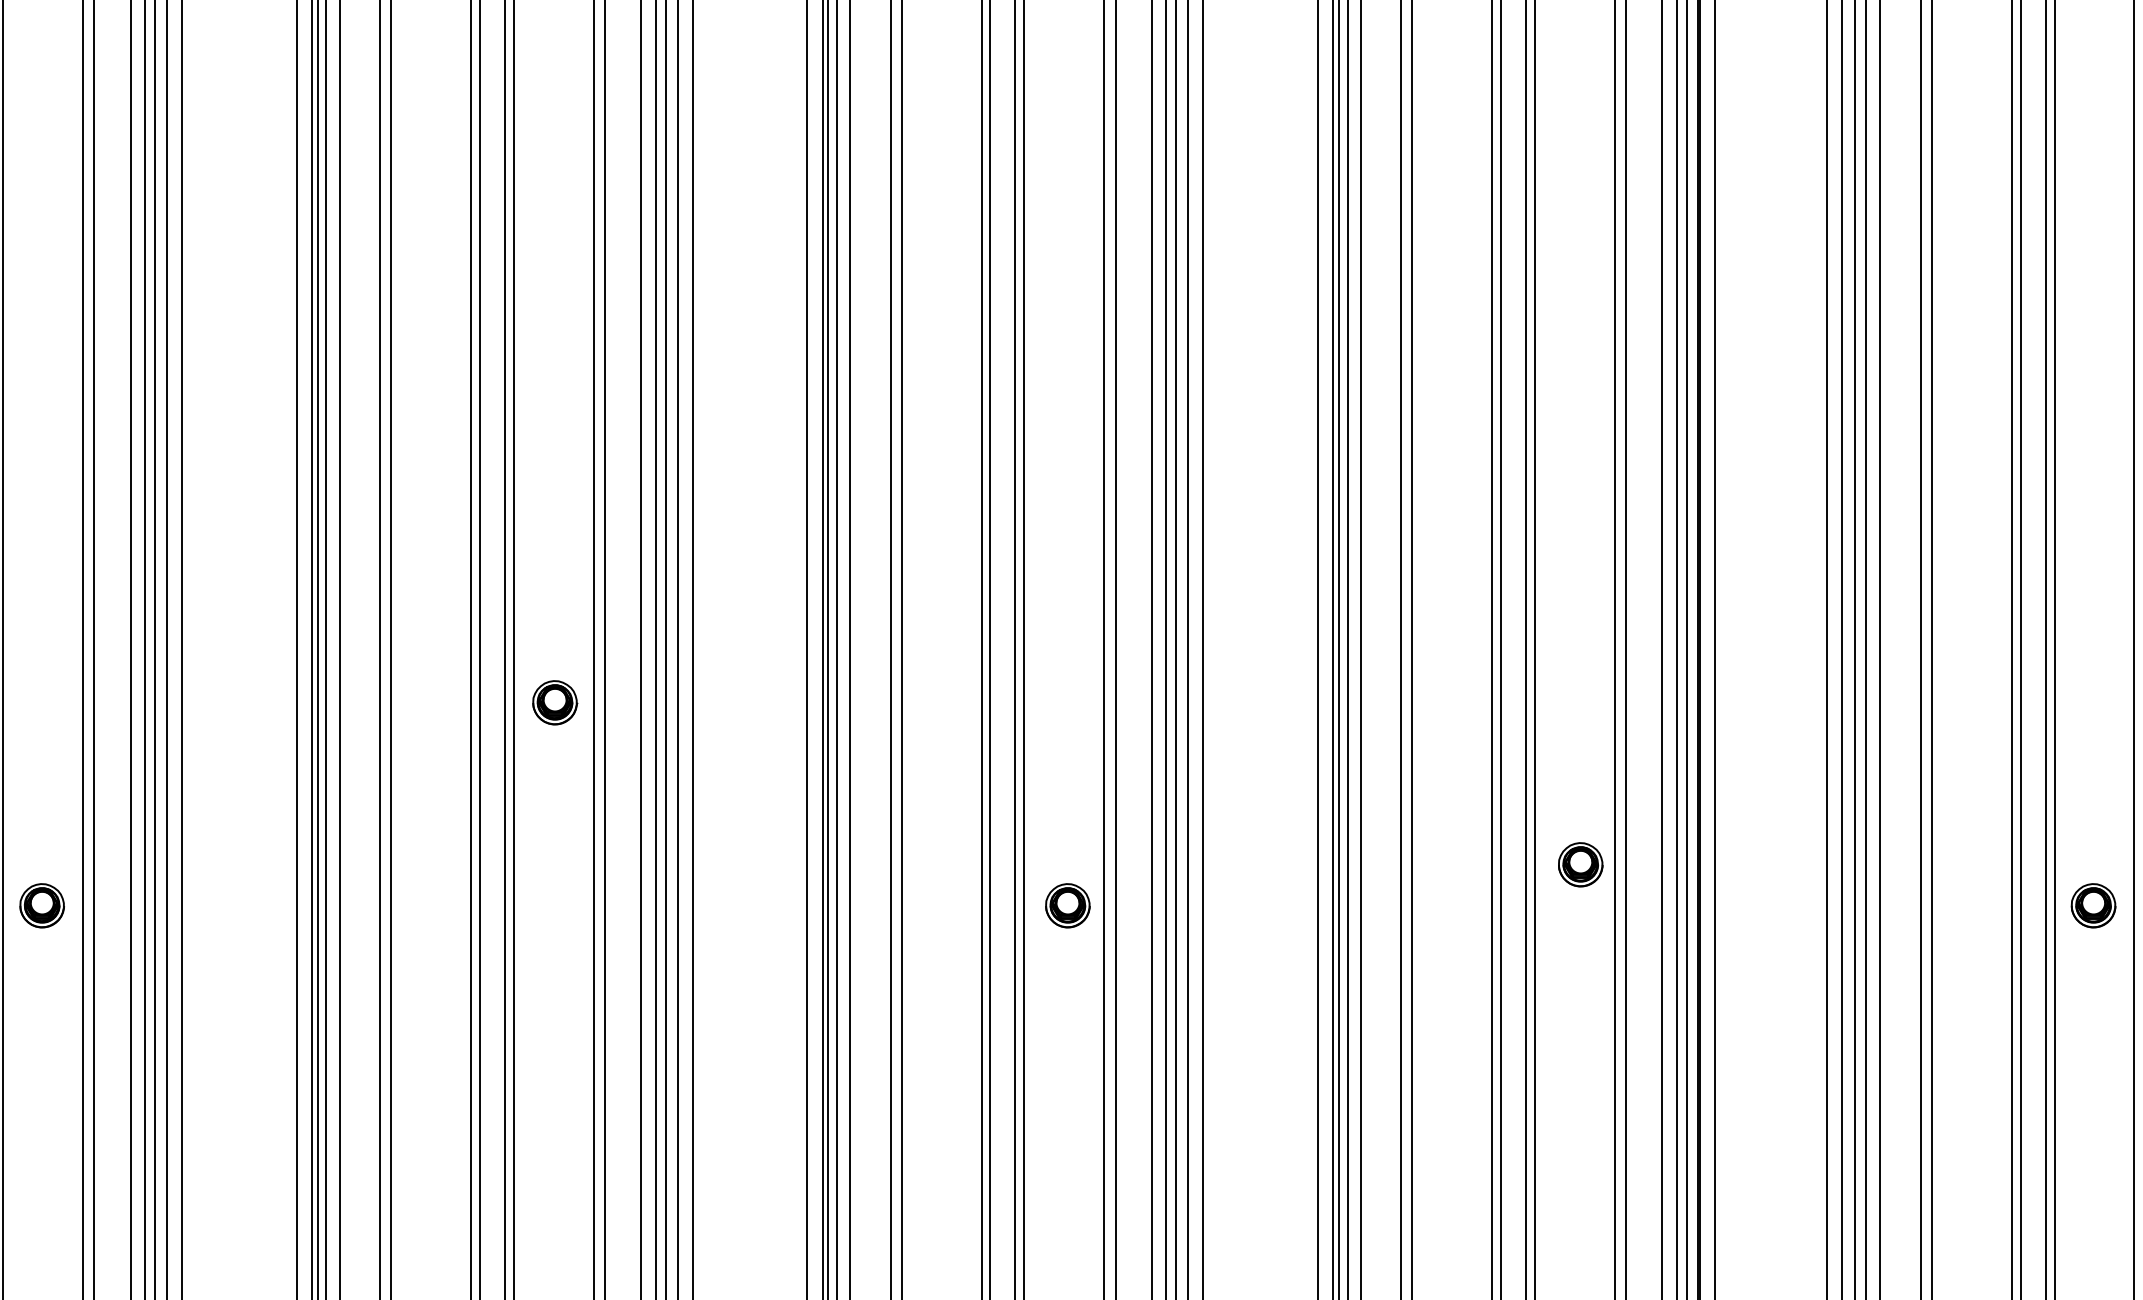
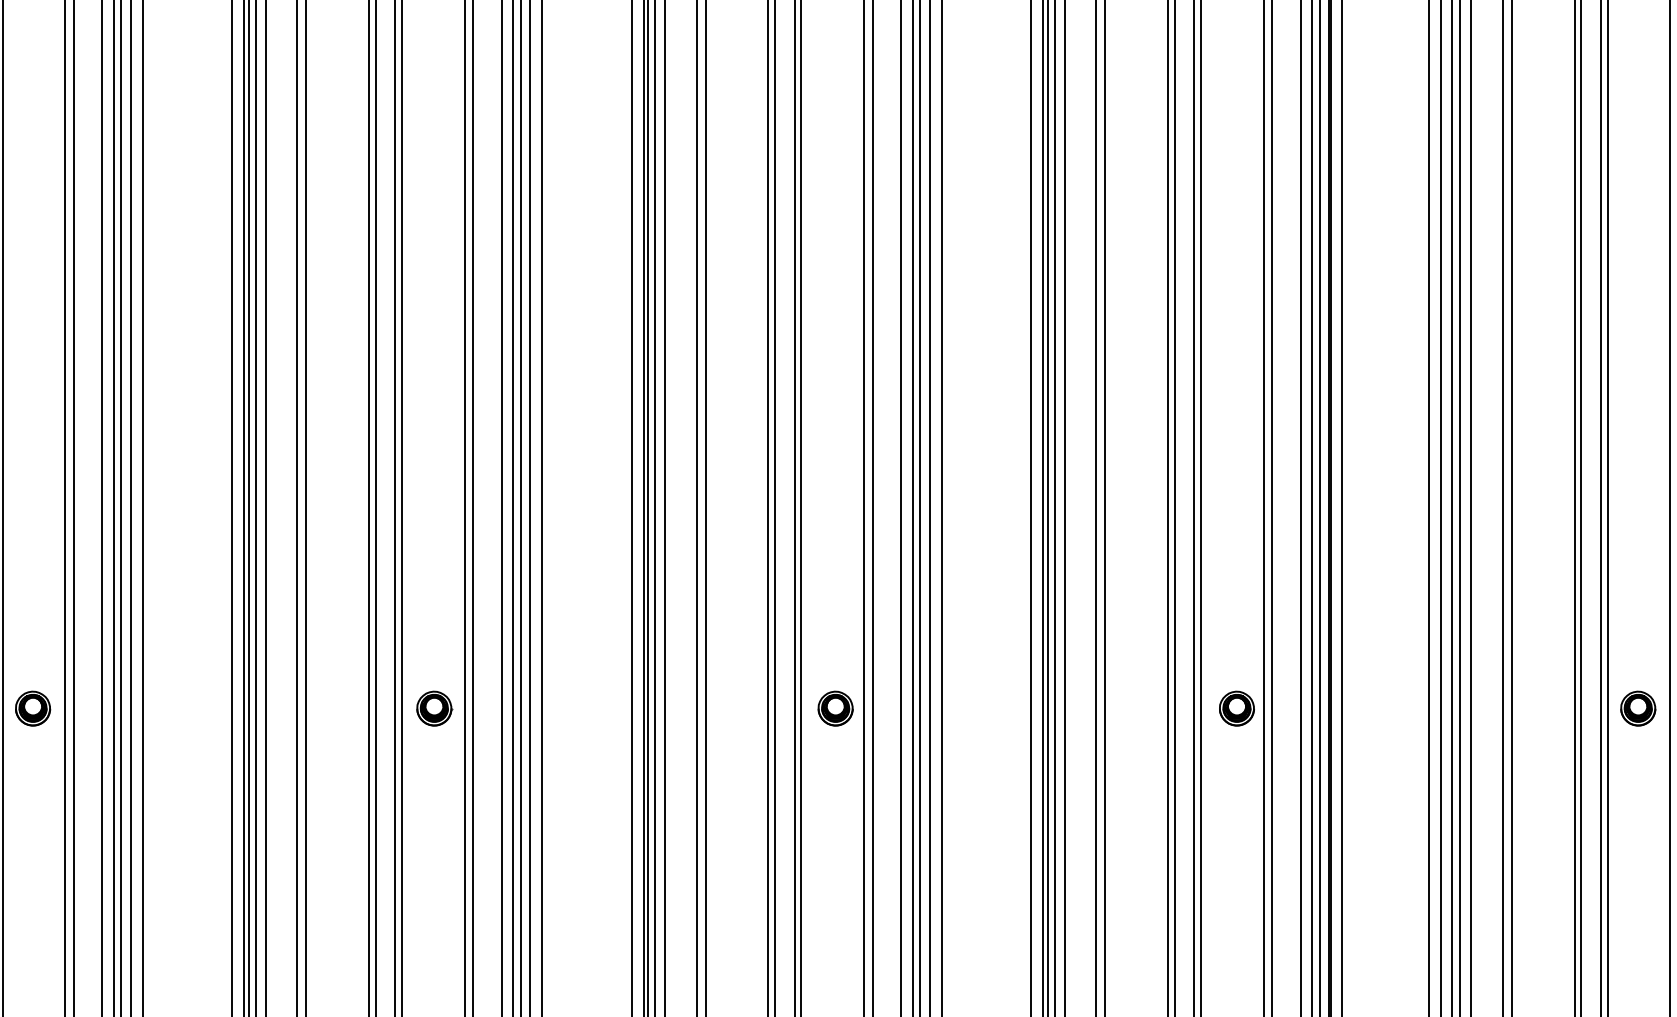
part: (555, 702) -> (434, 708), moved
part: (1580, 864) -> (1236, 708), moved

